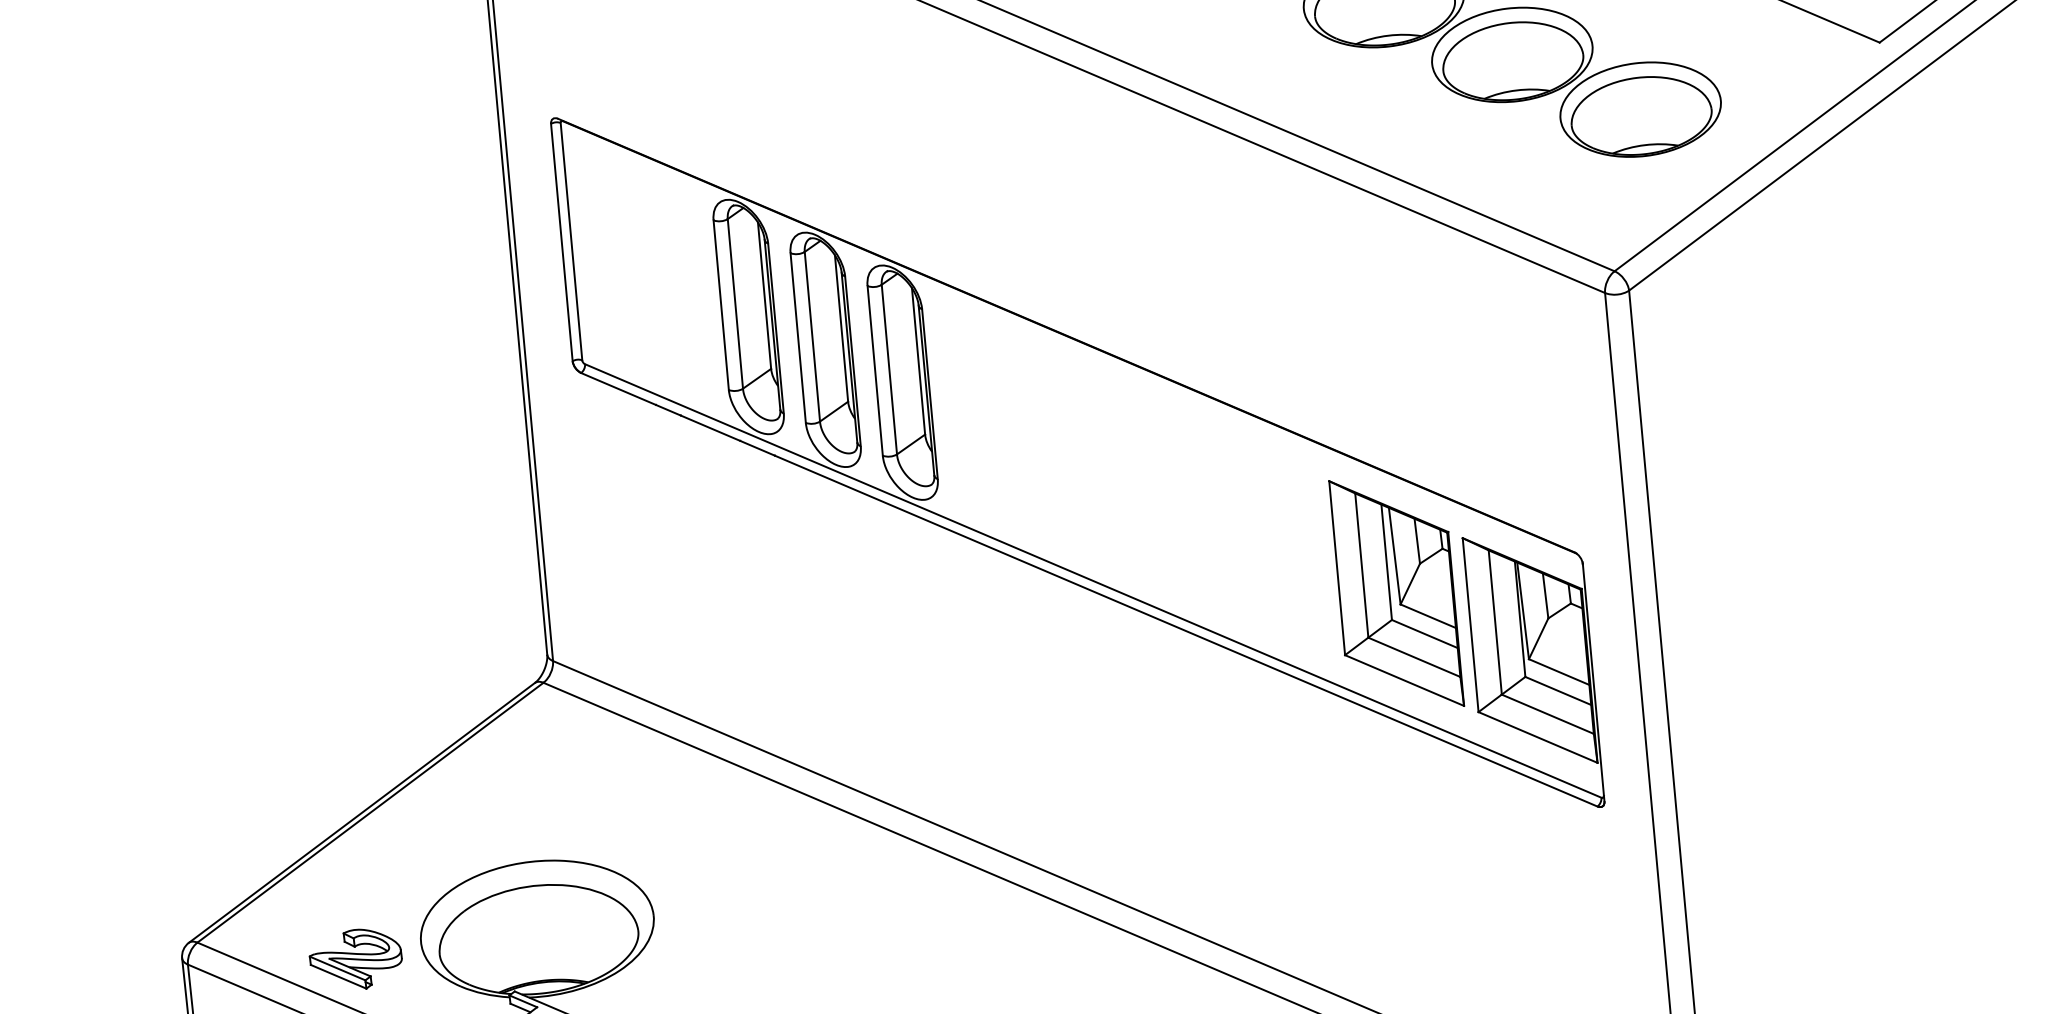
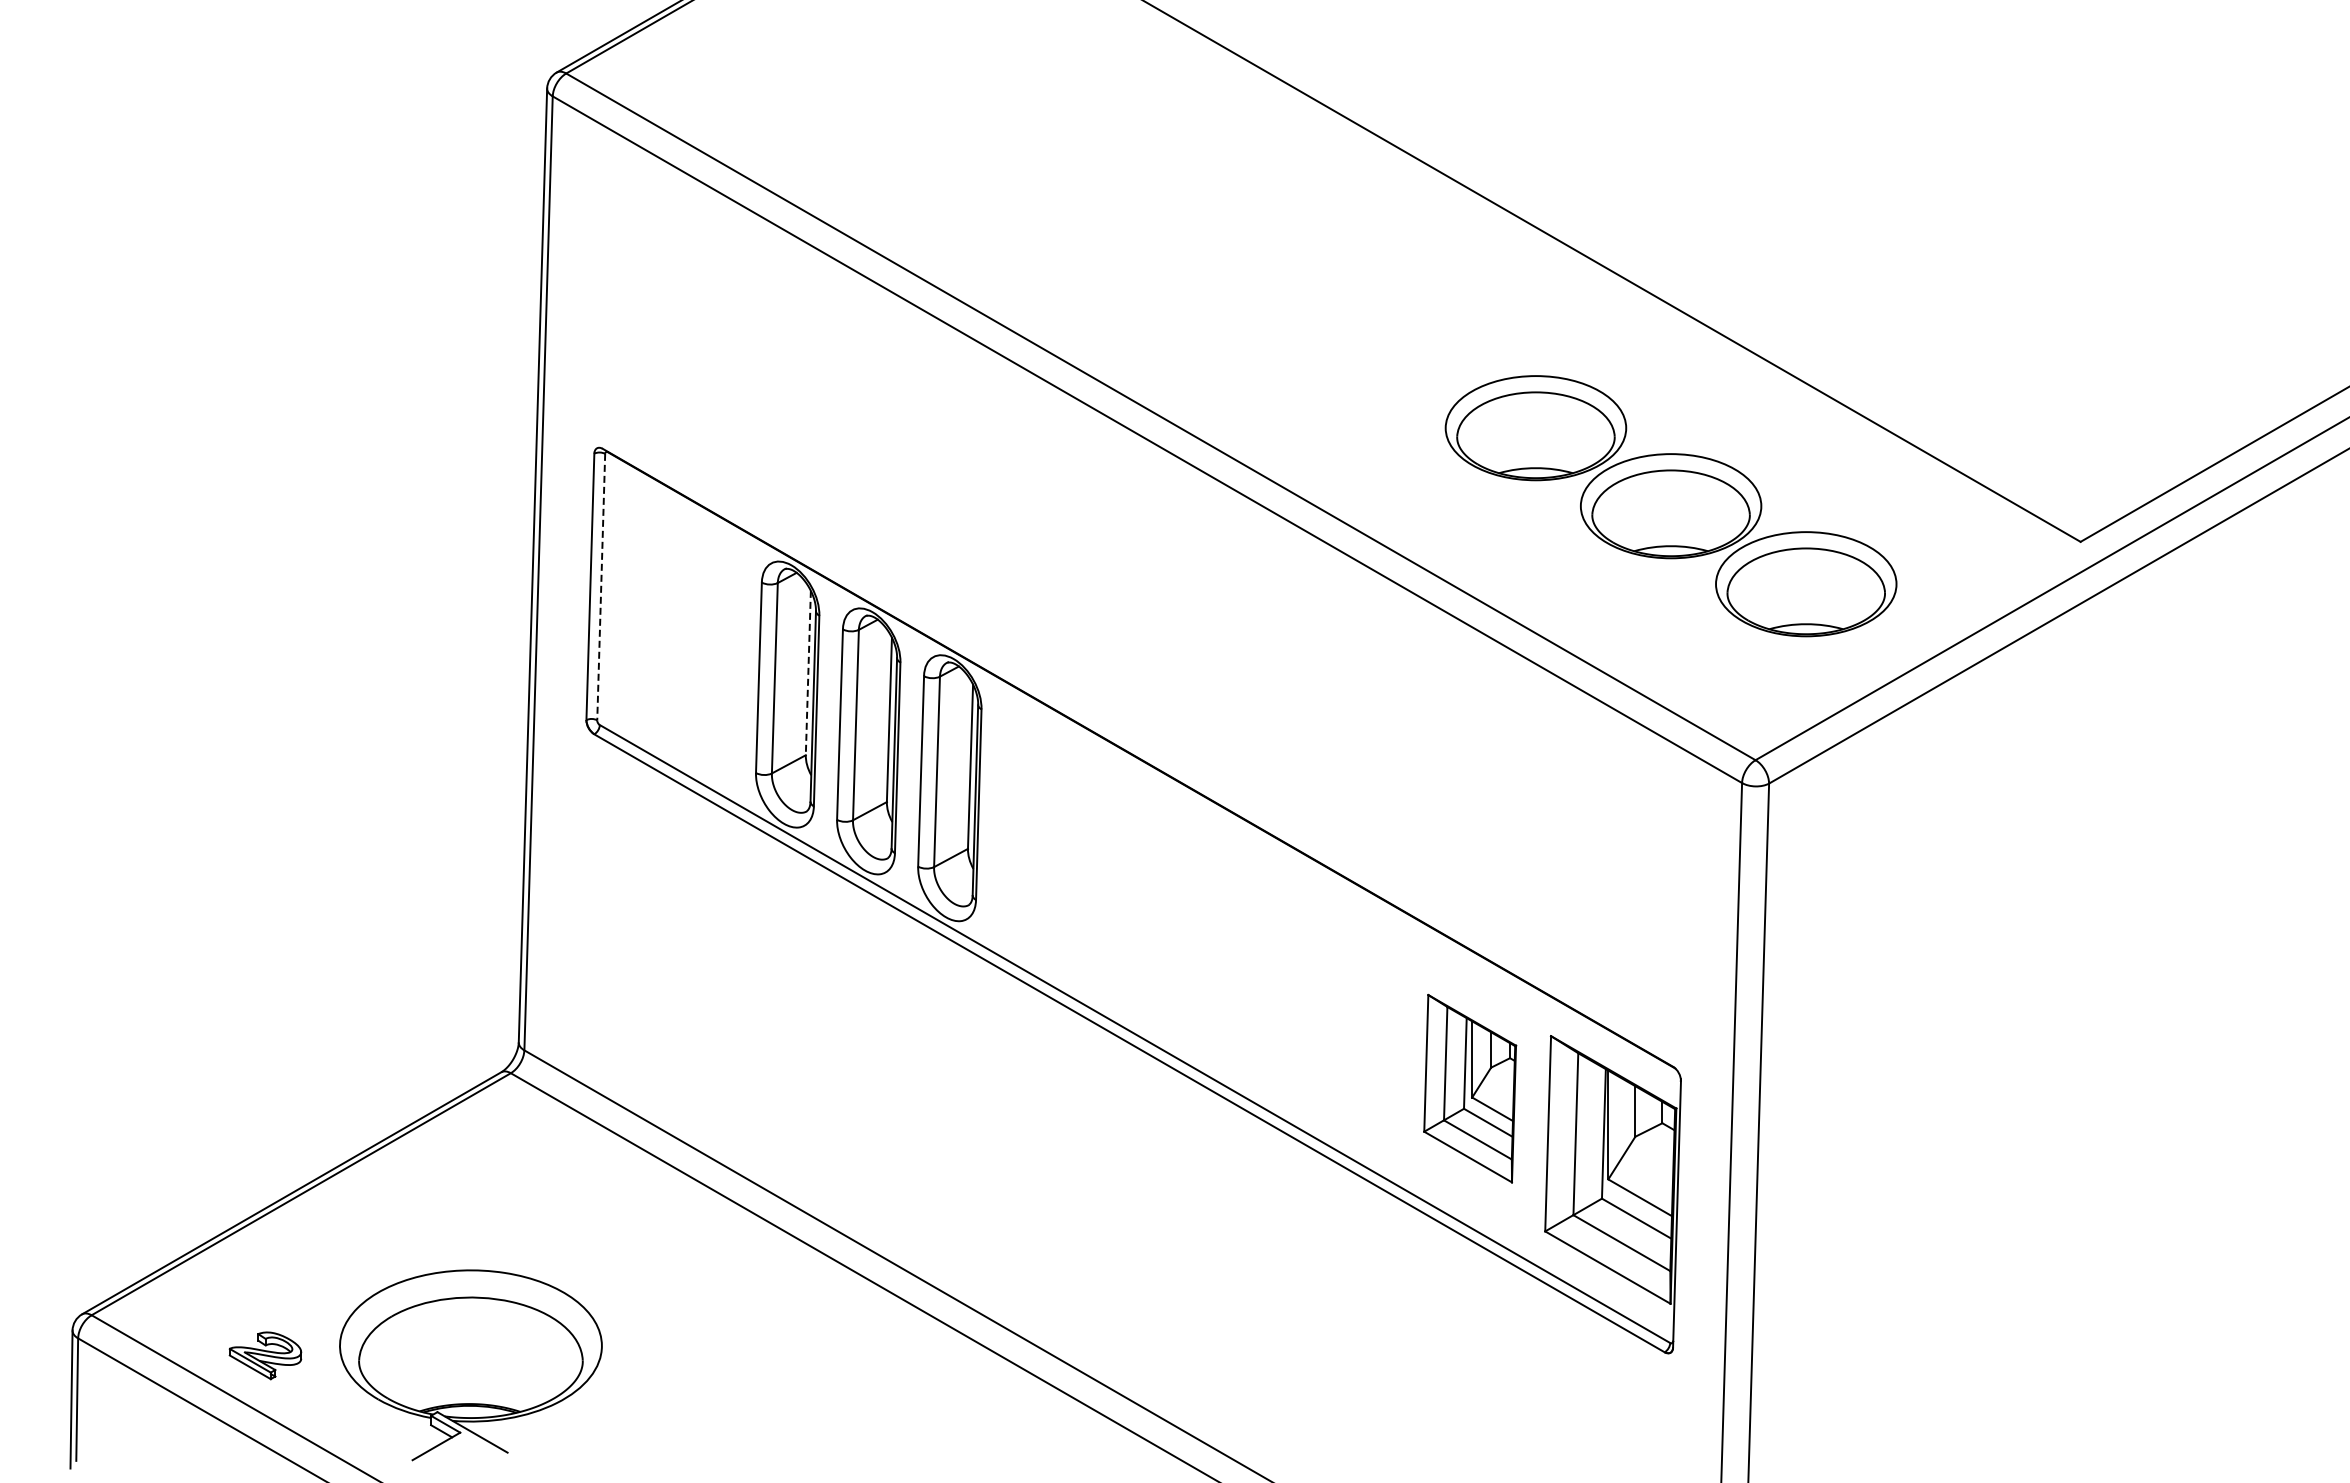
line: (571, 241) -> (601, 587), solid -> dashed
line: (764, 296) -> (808, 673), solid -> dashed
part: (1395, 593) -> (1469, 1088), size x0.7
part: (356, 959) -> (265, 1355), size x0.7

